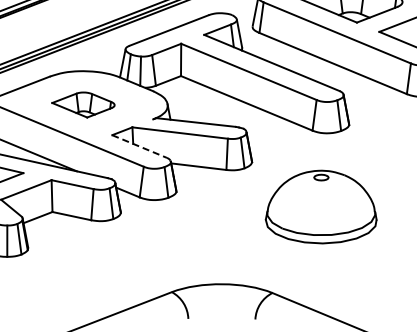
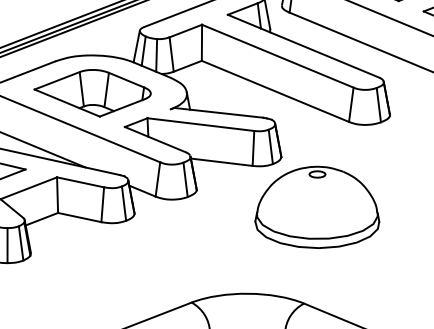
part: (83, 104) -> (92, 92), size x1.67
line: (139, 146) -> (155, 139), dashed -> solid
part: (320, 206) -> (316, 206), moved

